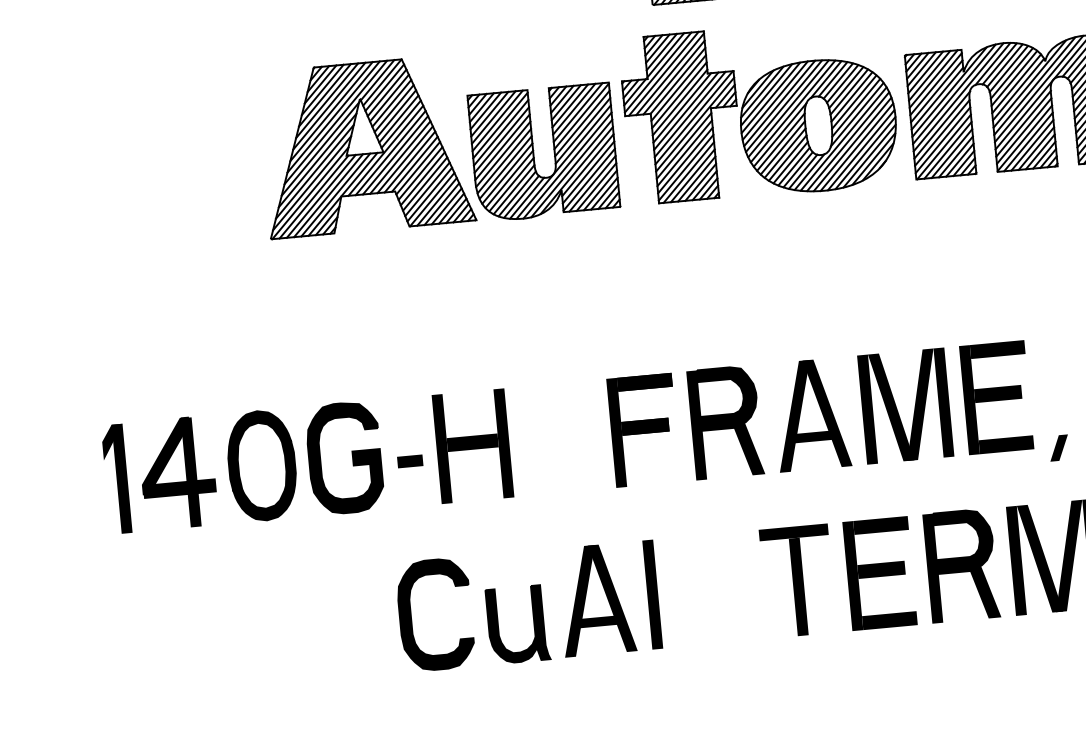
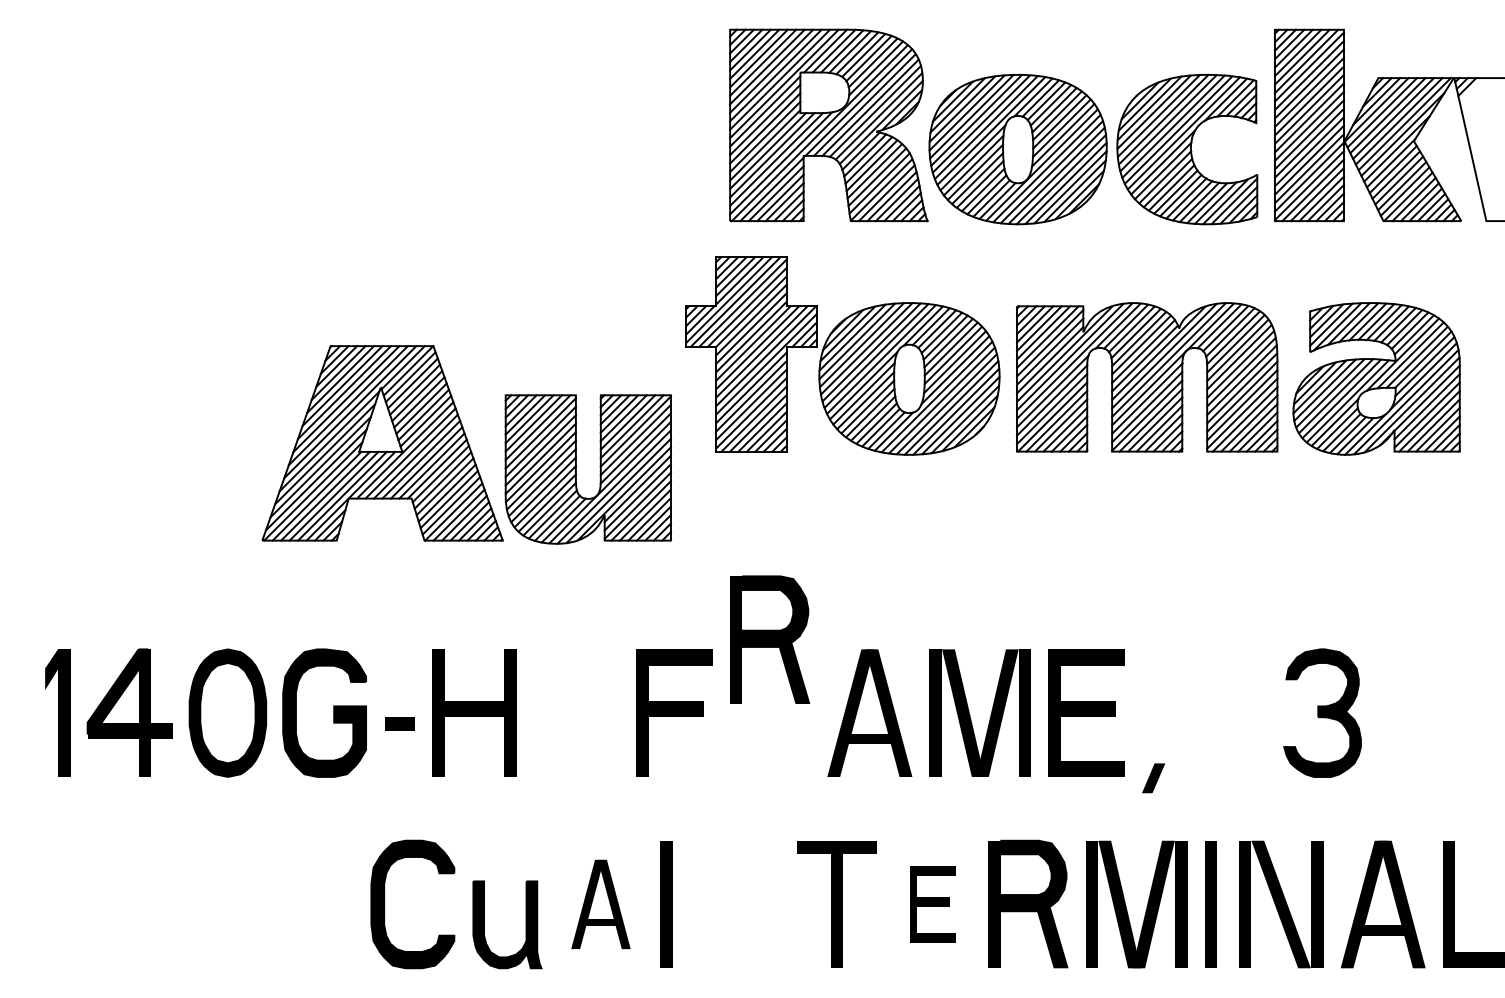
part: (437, 140) -> (466, 444), moved
part: (726, 422) -> (770, 639), moved
part: (879, 573) -> (932, 904), size x0.6
part: (595, 599) -> (600, 904), size x0.7

